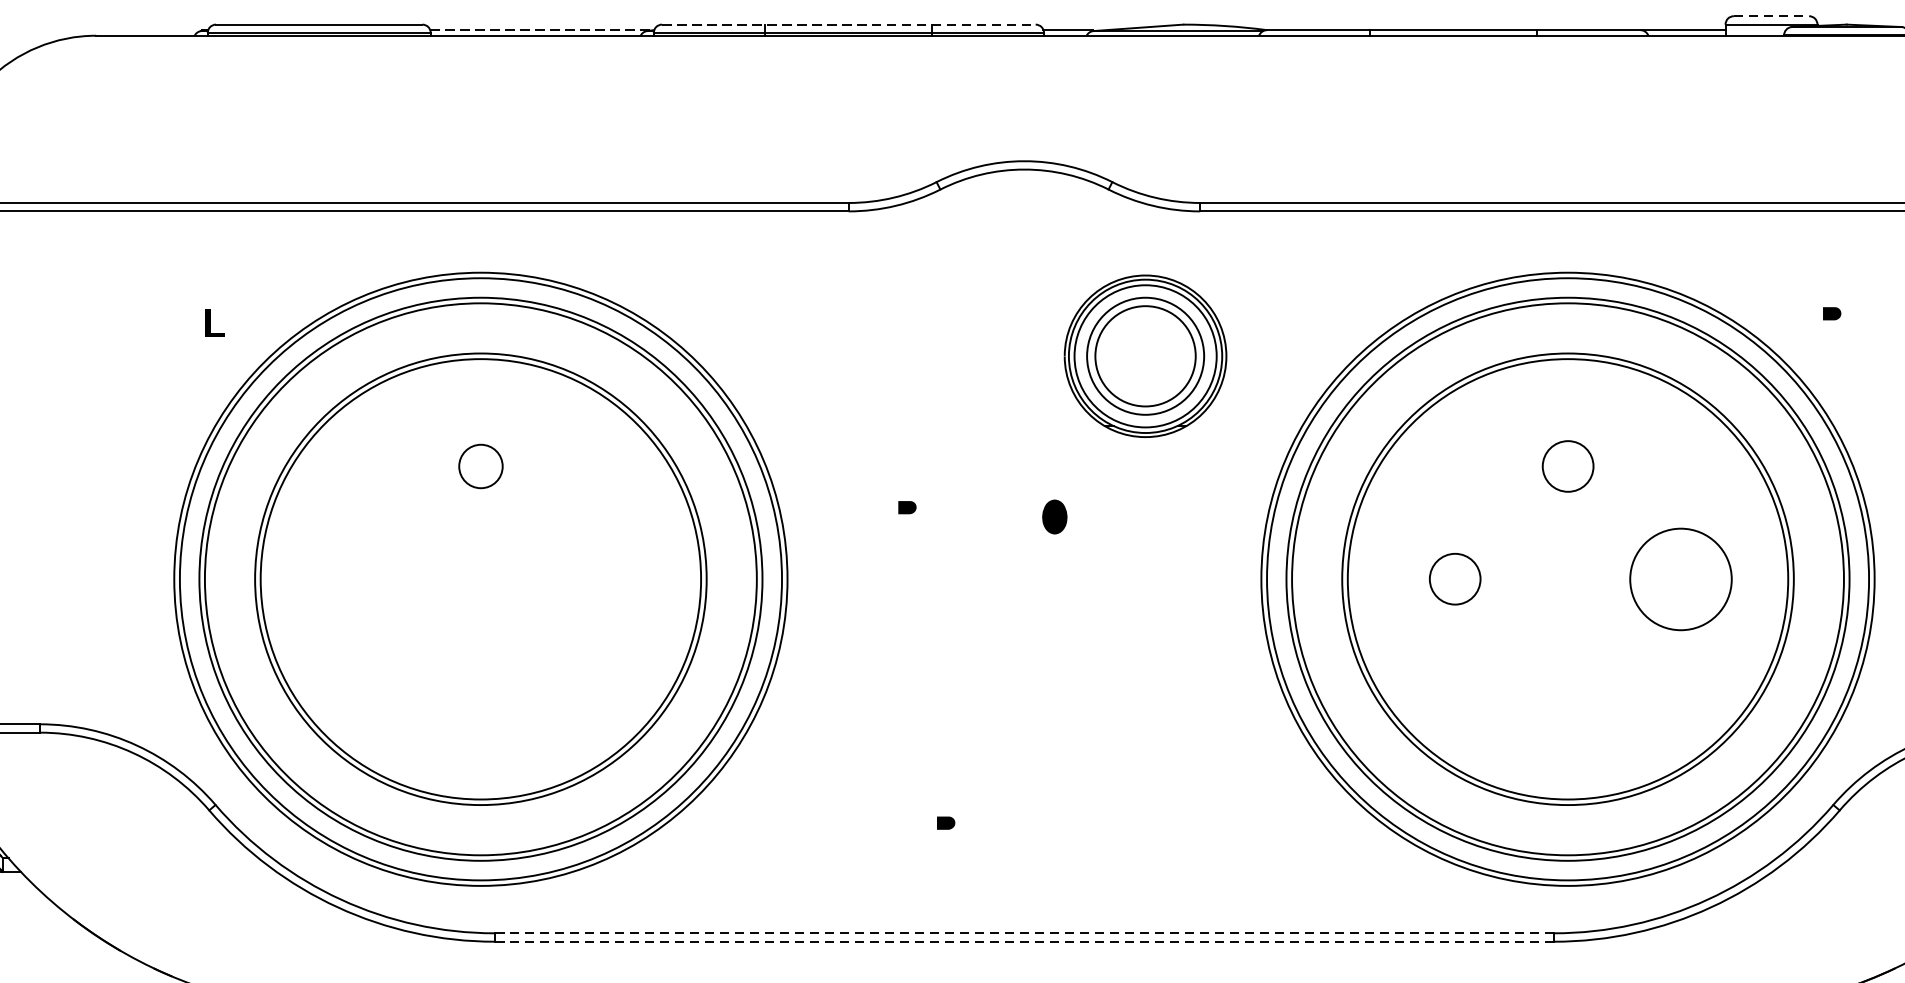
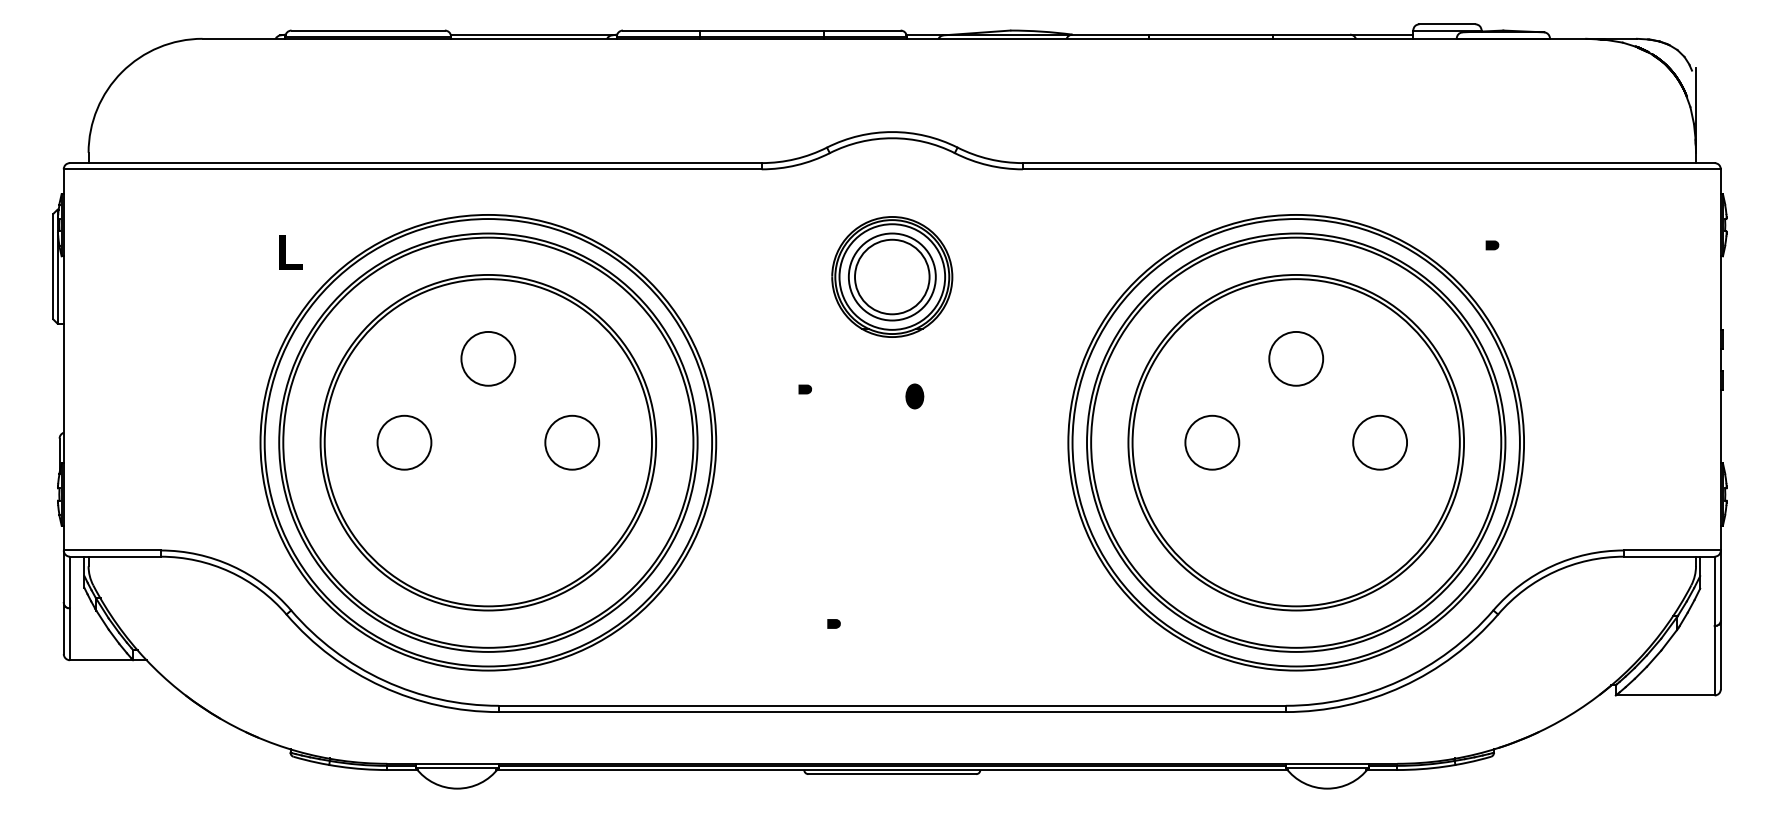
line: (1771, 16) -> (1447, 24), dashed -> solid
line: (848, 24) -> (761, 30), dashed -> solid
line: (542, 29) -> (534, 34), dashed -> solid
part: (214, 323) -> (290, 252), size x1.67
part: (1145, 355) -> (892, 276), moved
part: (481, 465) -> (488, 358), size x1.67
part: (1568, 465) -> (1296, 358), size x1.43
part: (368, 578) -> (404, 442), added
part: (594, 578) -> (572, 442), added
part: (1455, 578) -> (1212, 442), size x1.43
part: (1680, 578) -> (1379, 442), size x0.71
line: (1024, 932) -> (892, 705), dashed -> solid
line: (1024, 942) -> (892, 712), dashed -> solid

